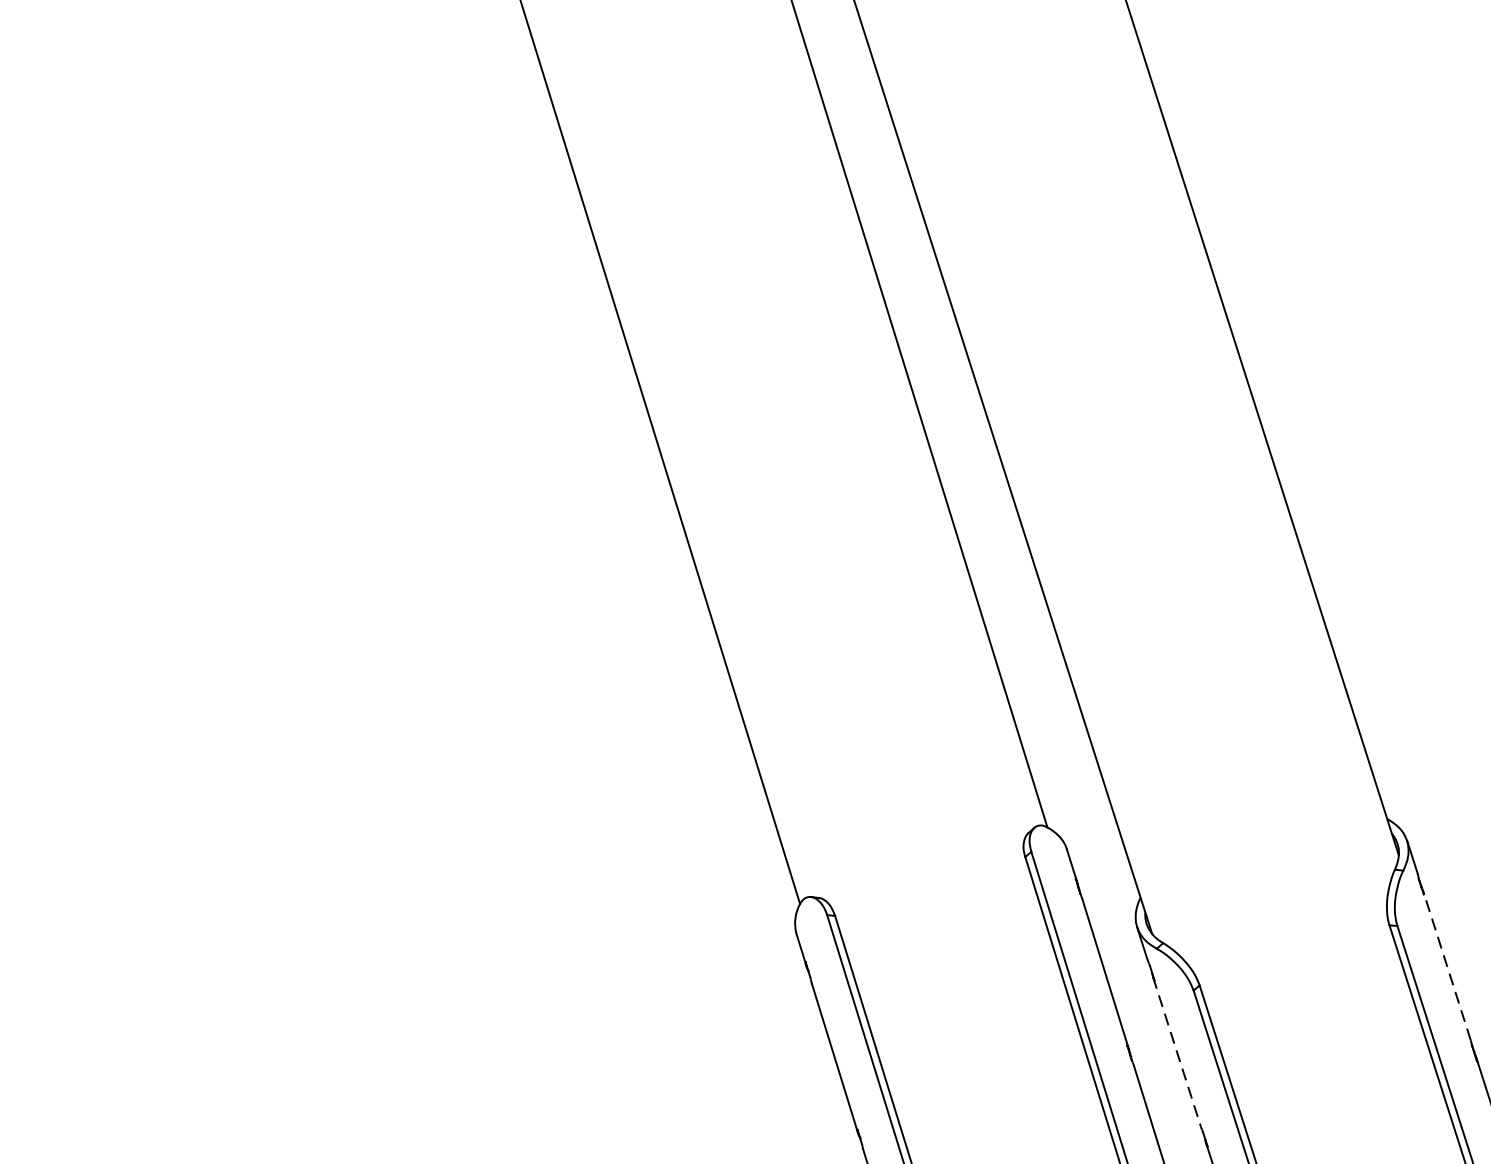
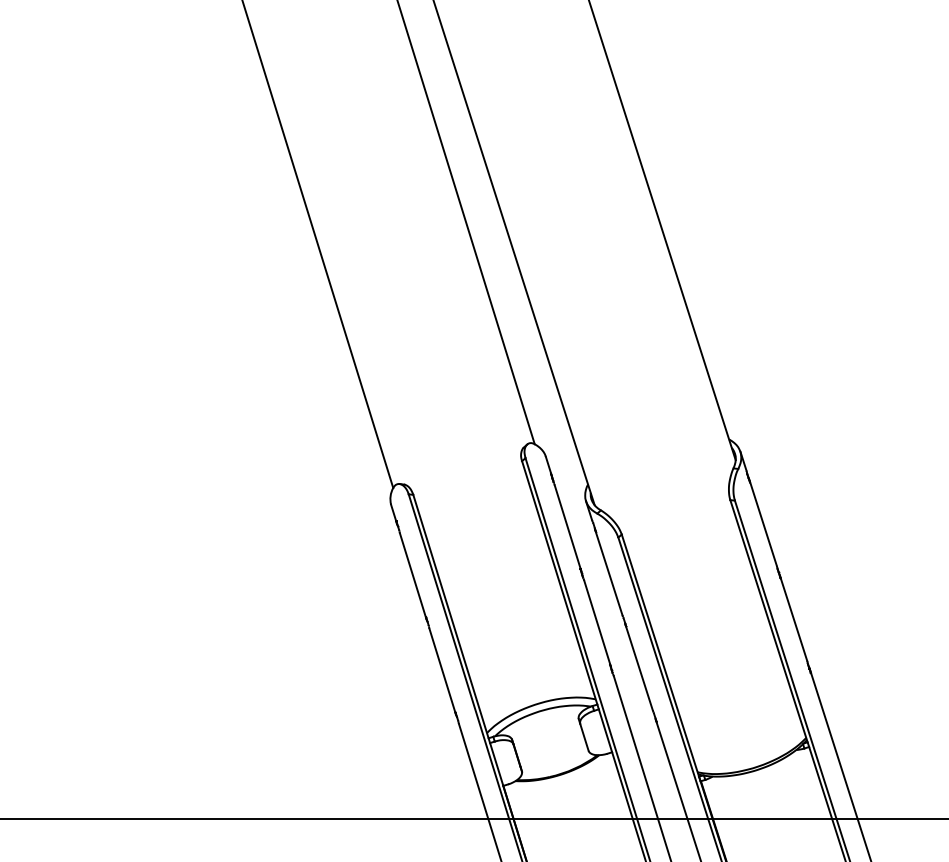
line: (1447, 966) -> (763, 523), dashed -> solid
line: (1176, 1051) -> (608, 572), dashed -> solid

